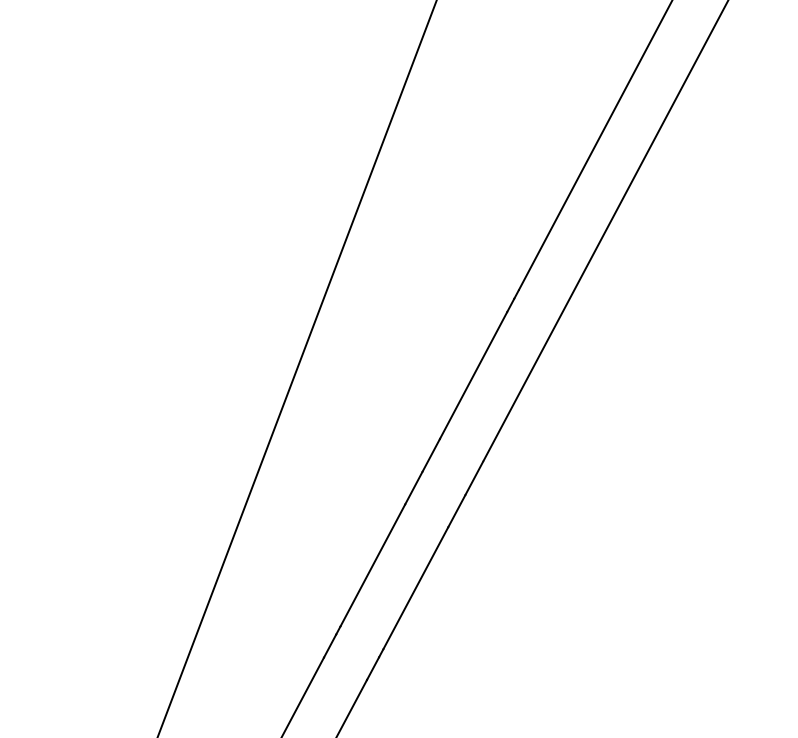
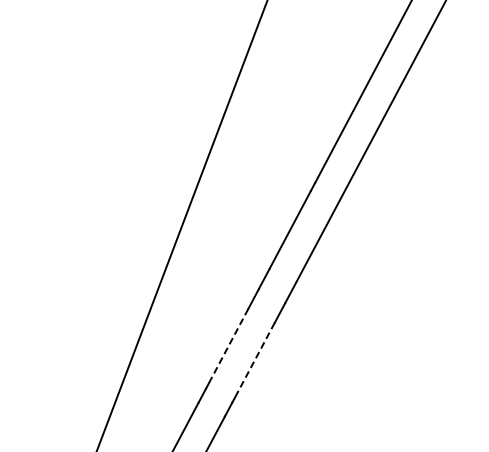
line: (372, 565) -> (228, 346), solid -> dashed
line: (415, 588) -> (254, 360), solid -> dashed

